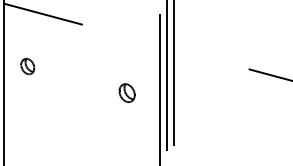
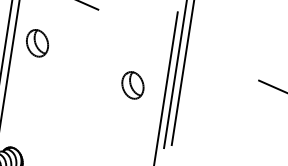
part: (27, 66) -> (37, 43), size x1.67
part: (126, 92) -> (132, 84), size x1.43

